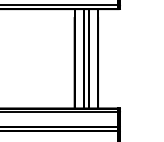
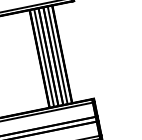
line: (79, 58) -> (44, 57), added
line: (93, 58) -> (57, 54), added

